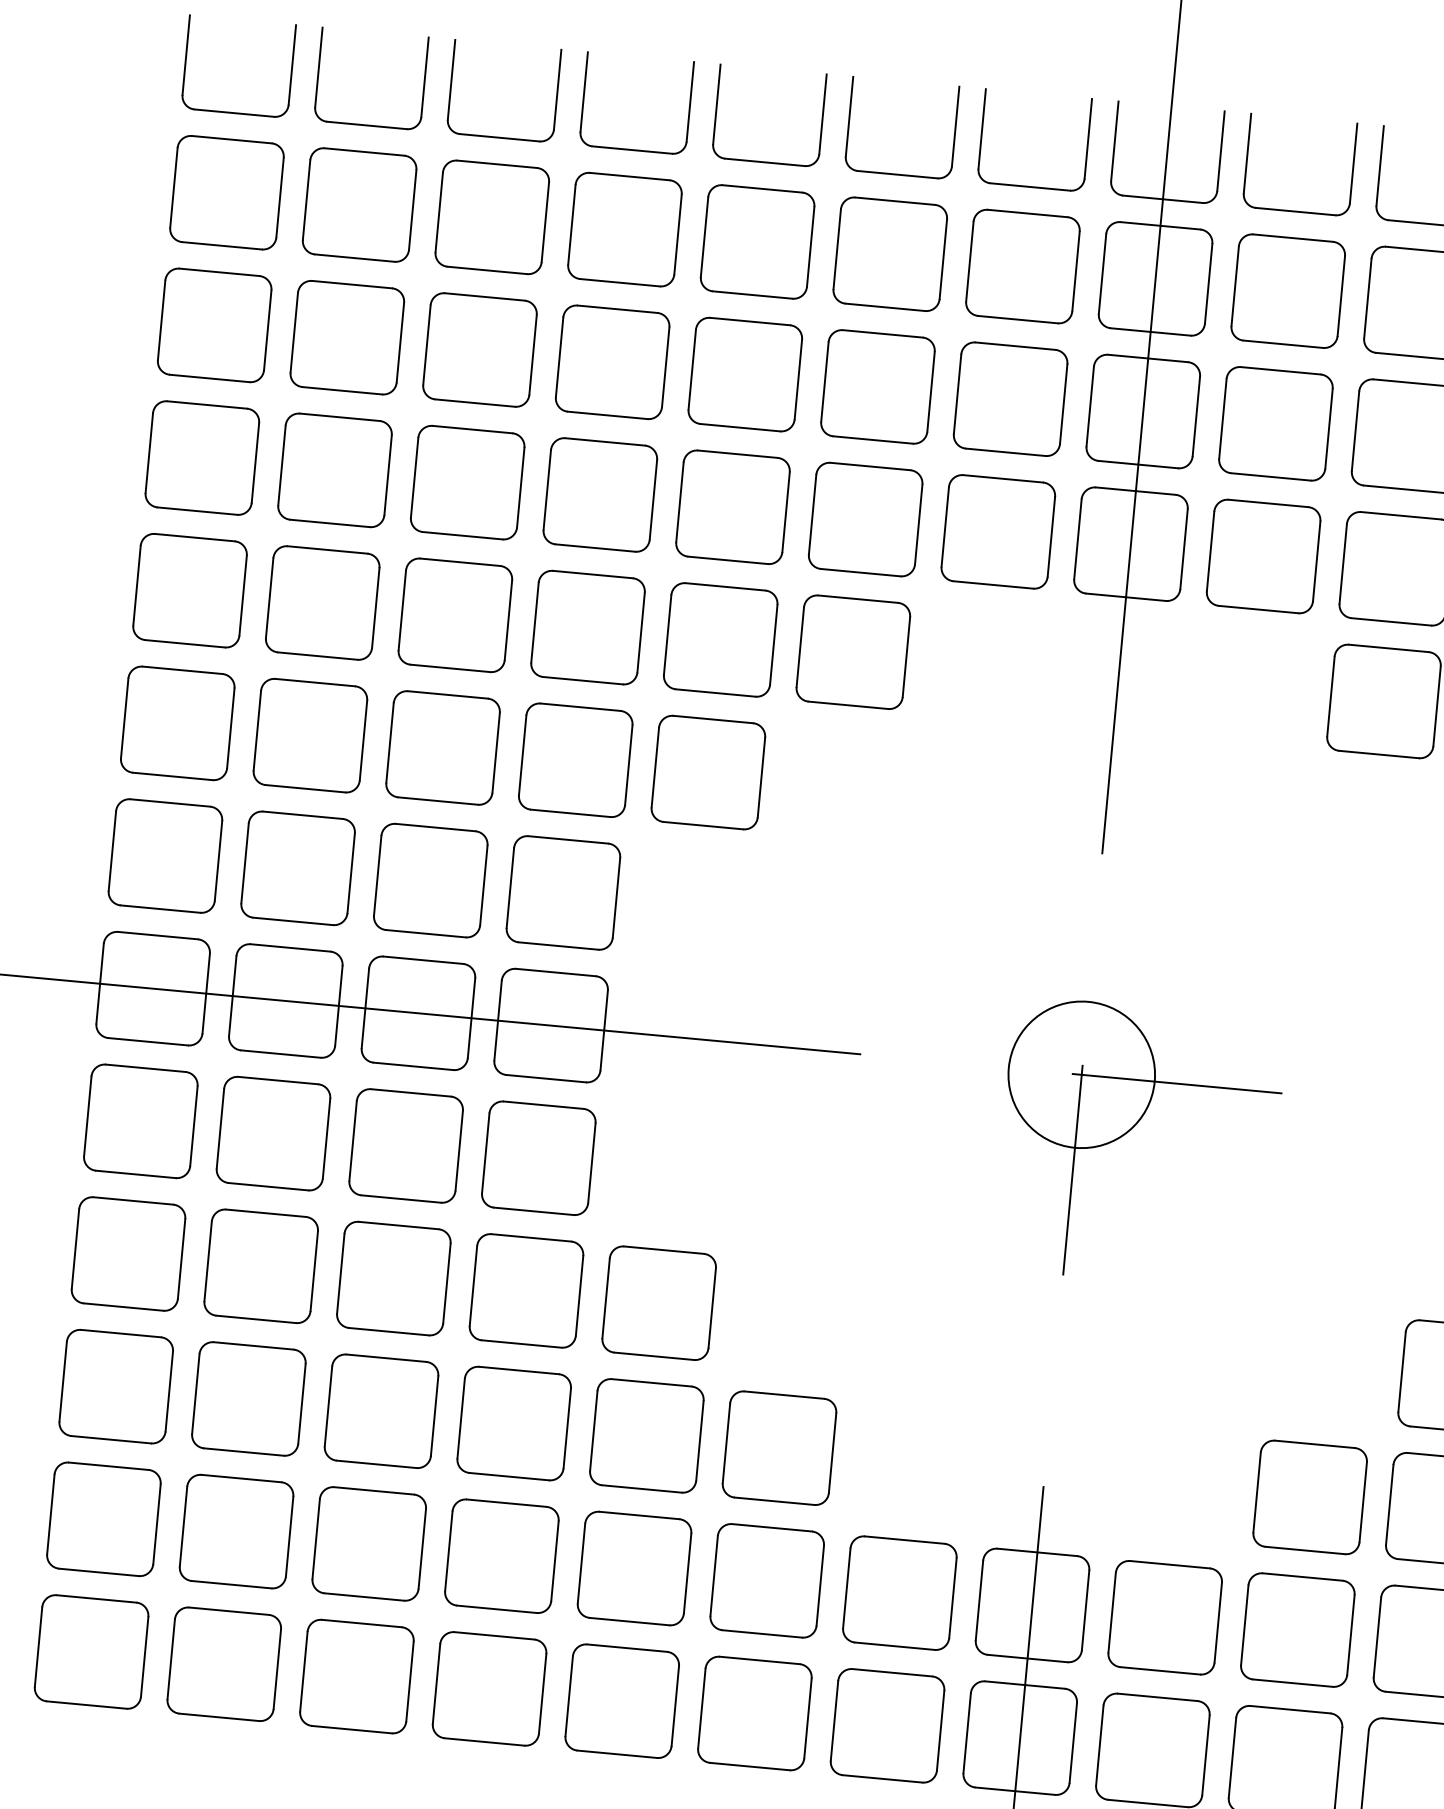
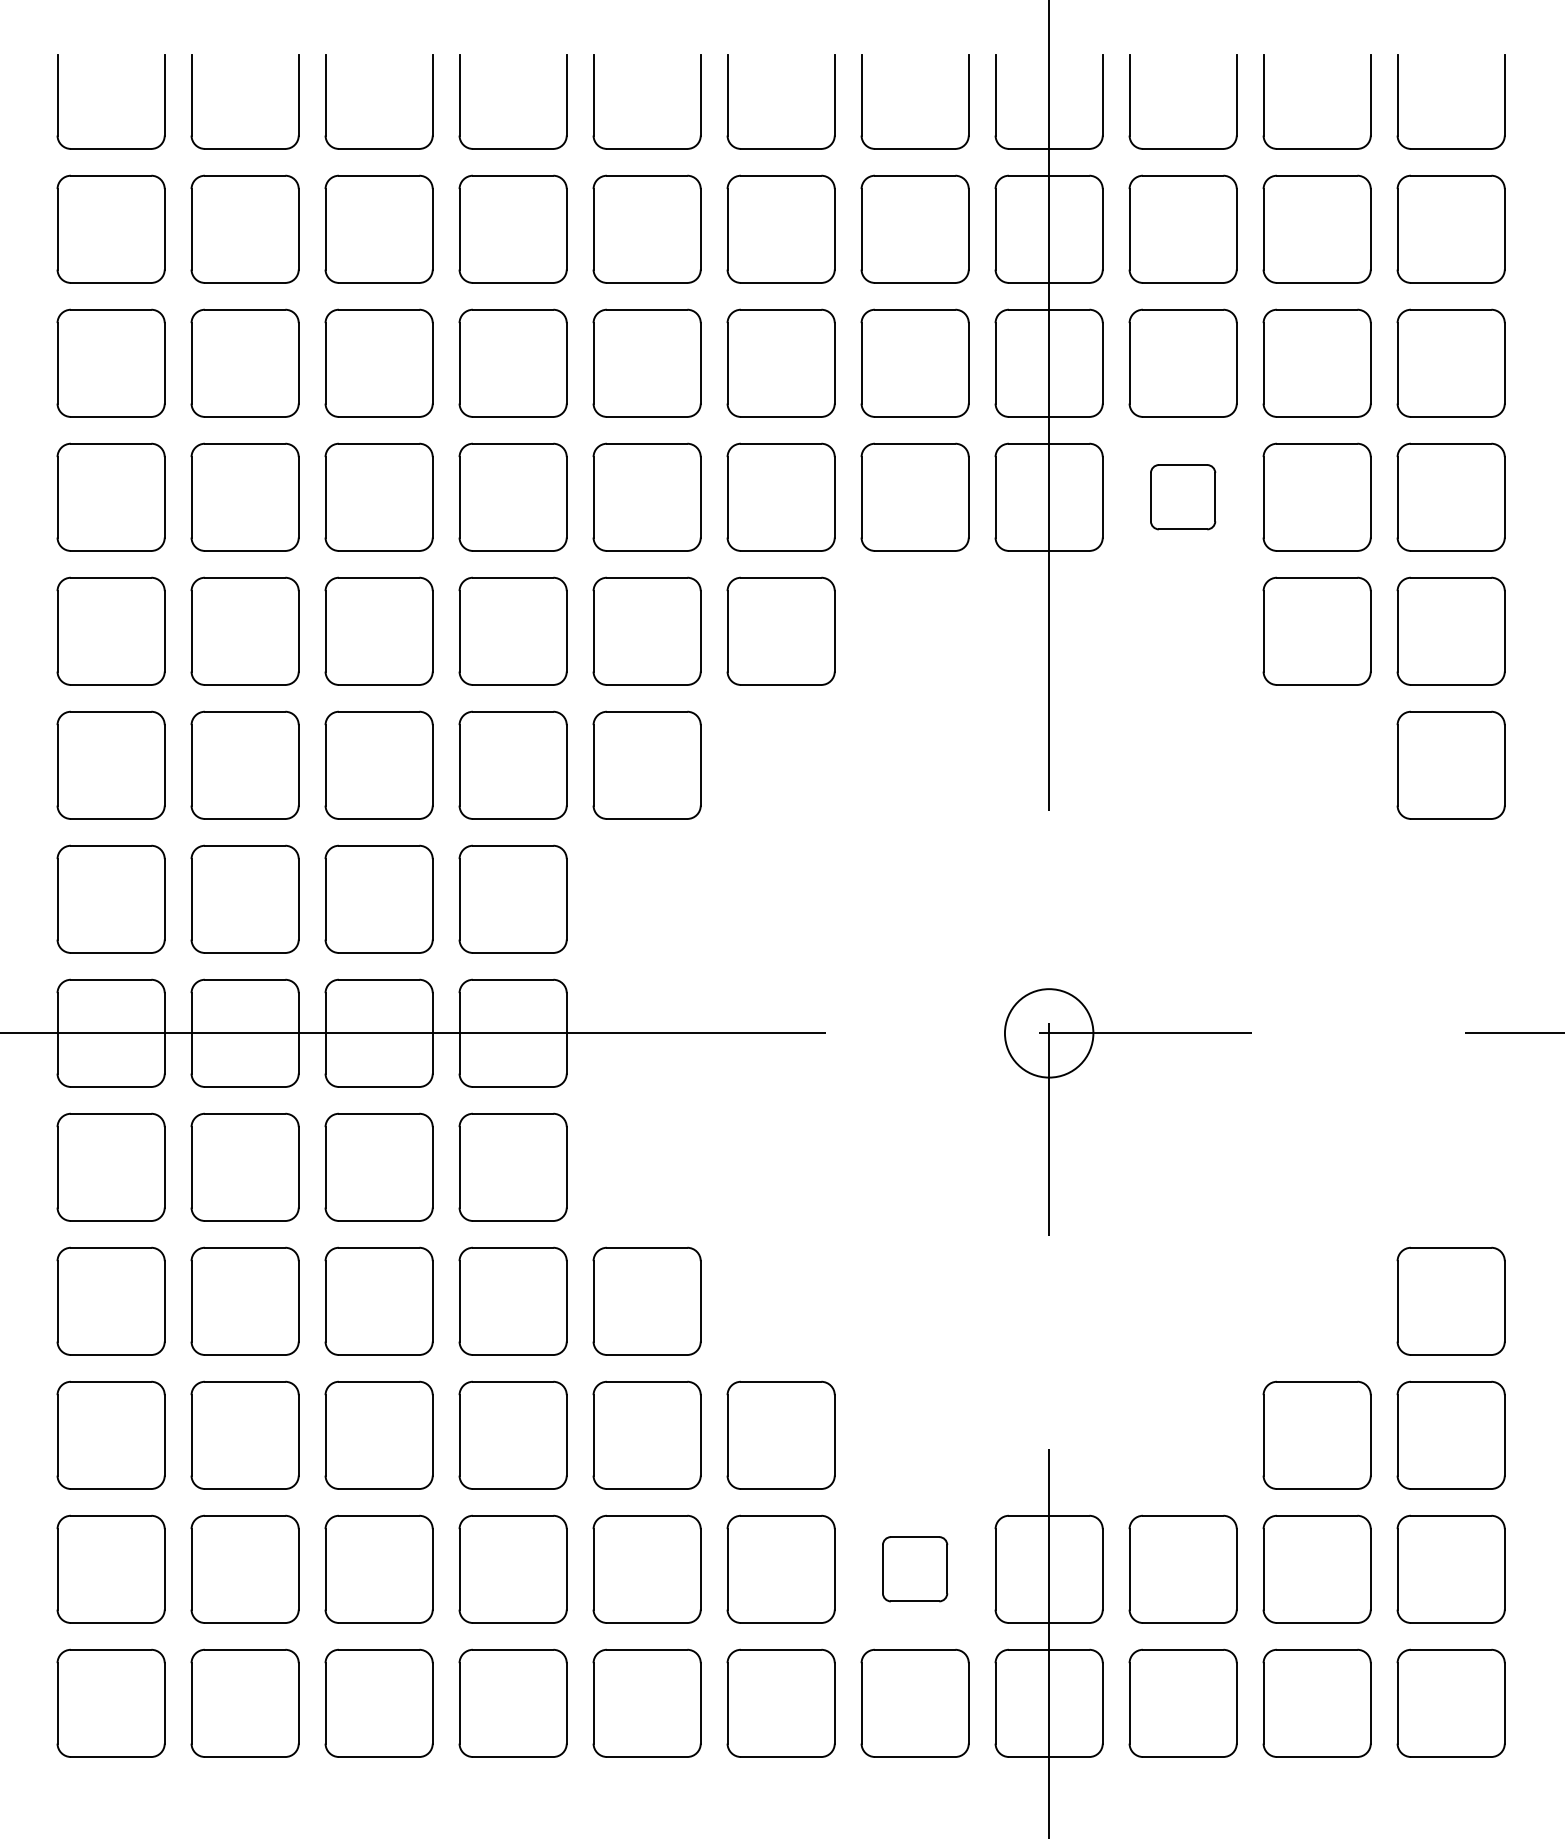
part: (1263, 555) -> (1182, 496), size x0.6
circle: (1081, 1074) -> (1048, 1033), size x0.6
part: (899, 1592) -> (914, 1568), size x0.6

